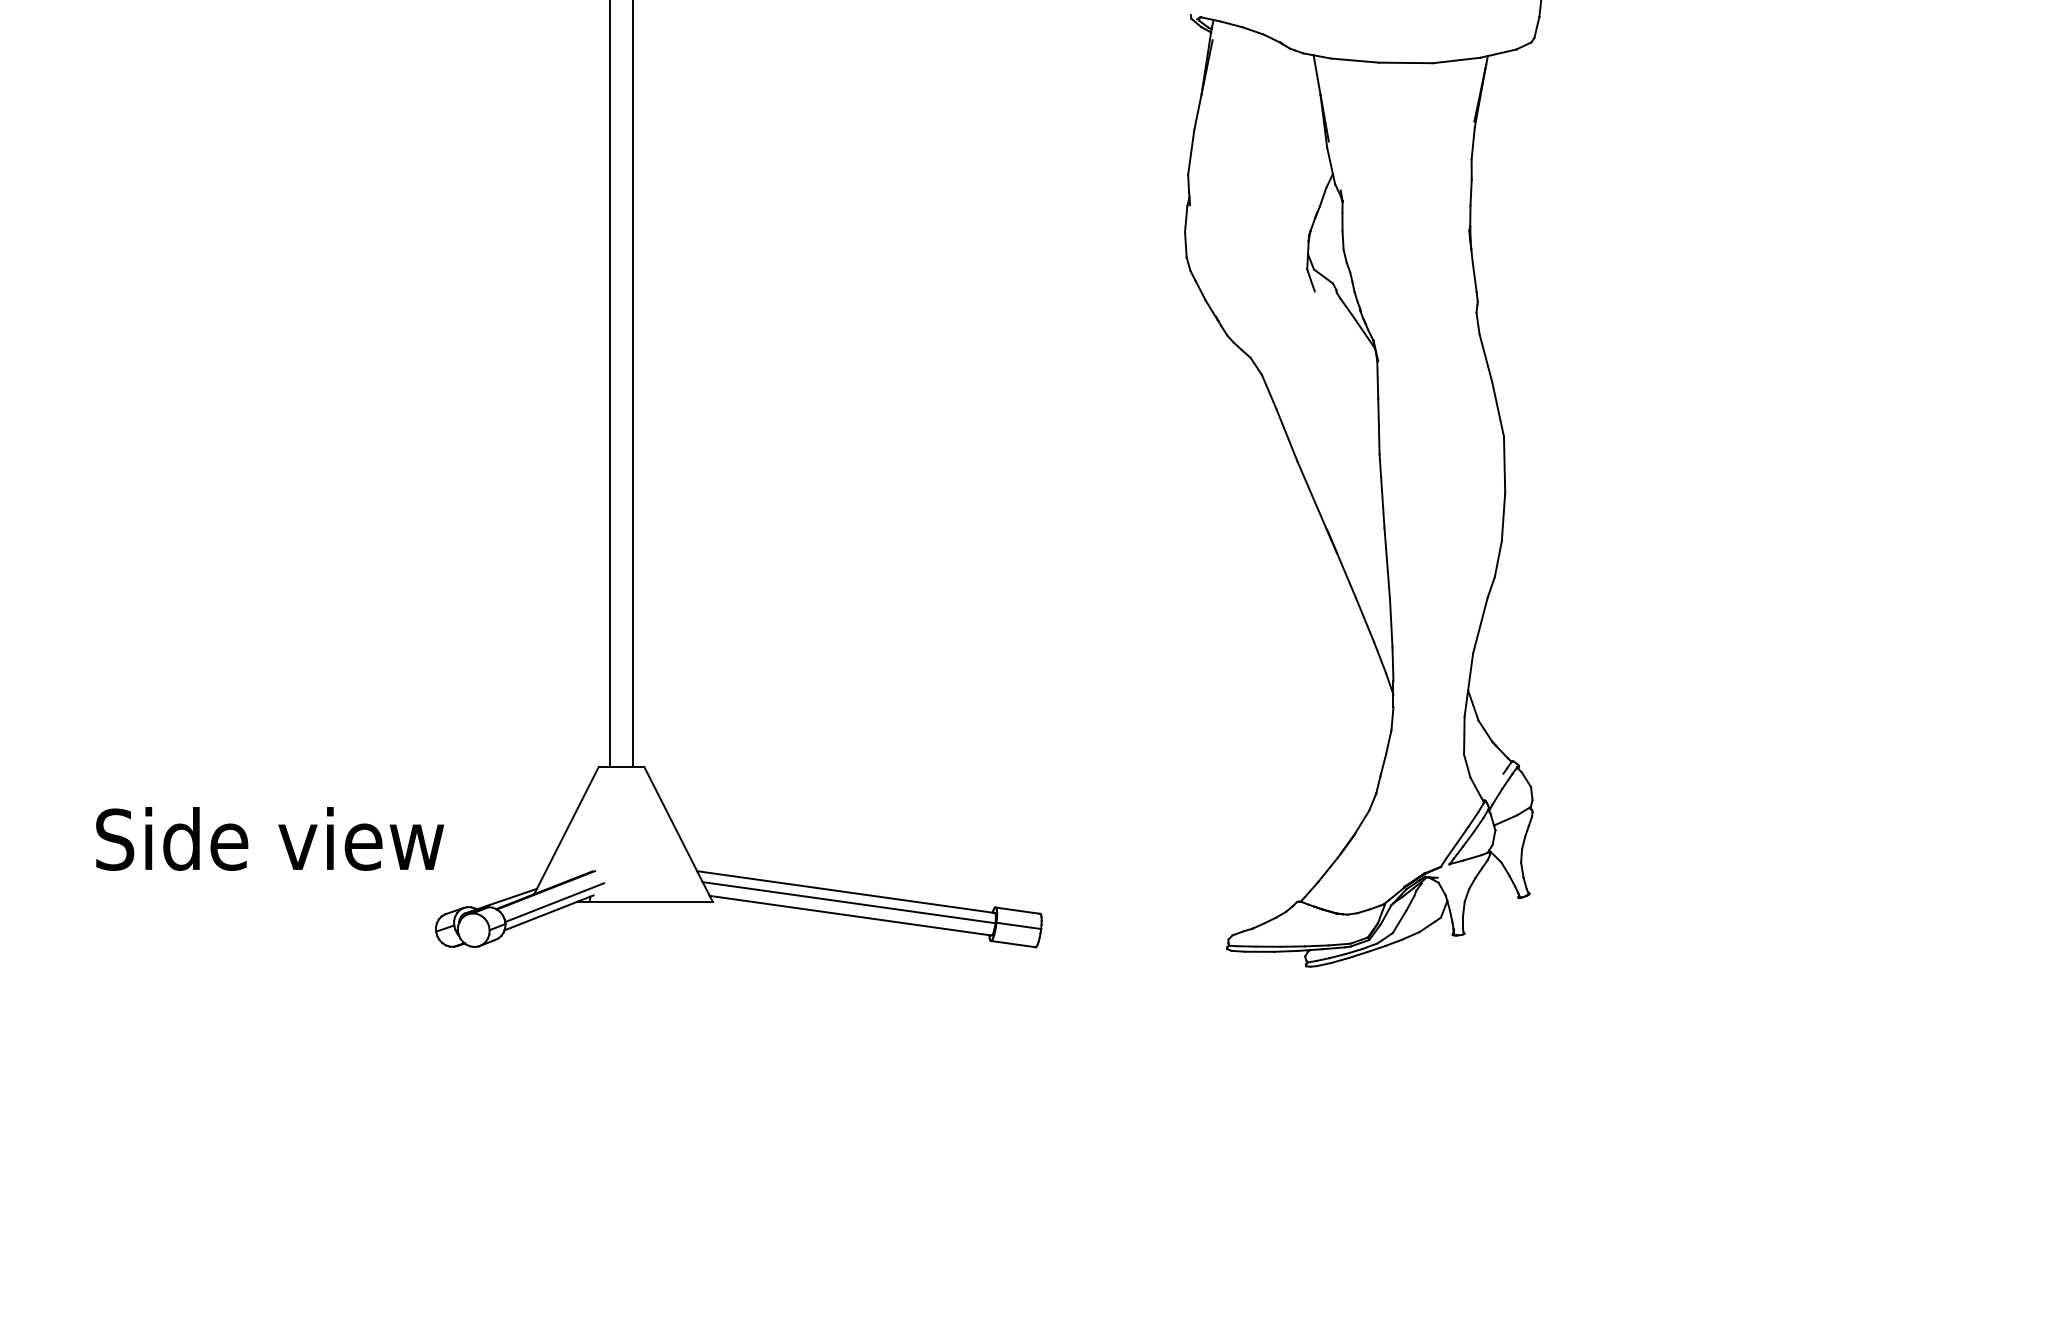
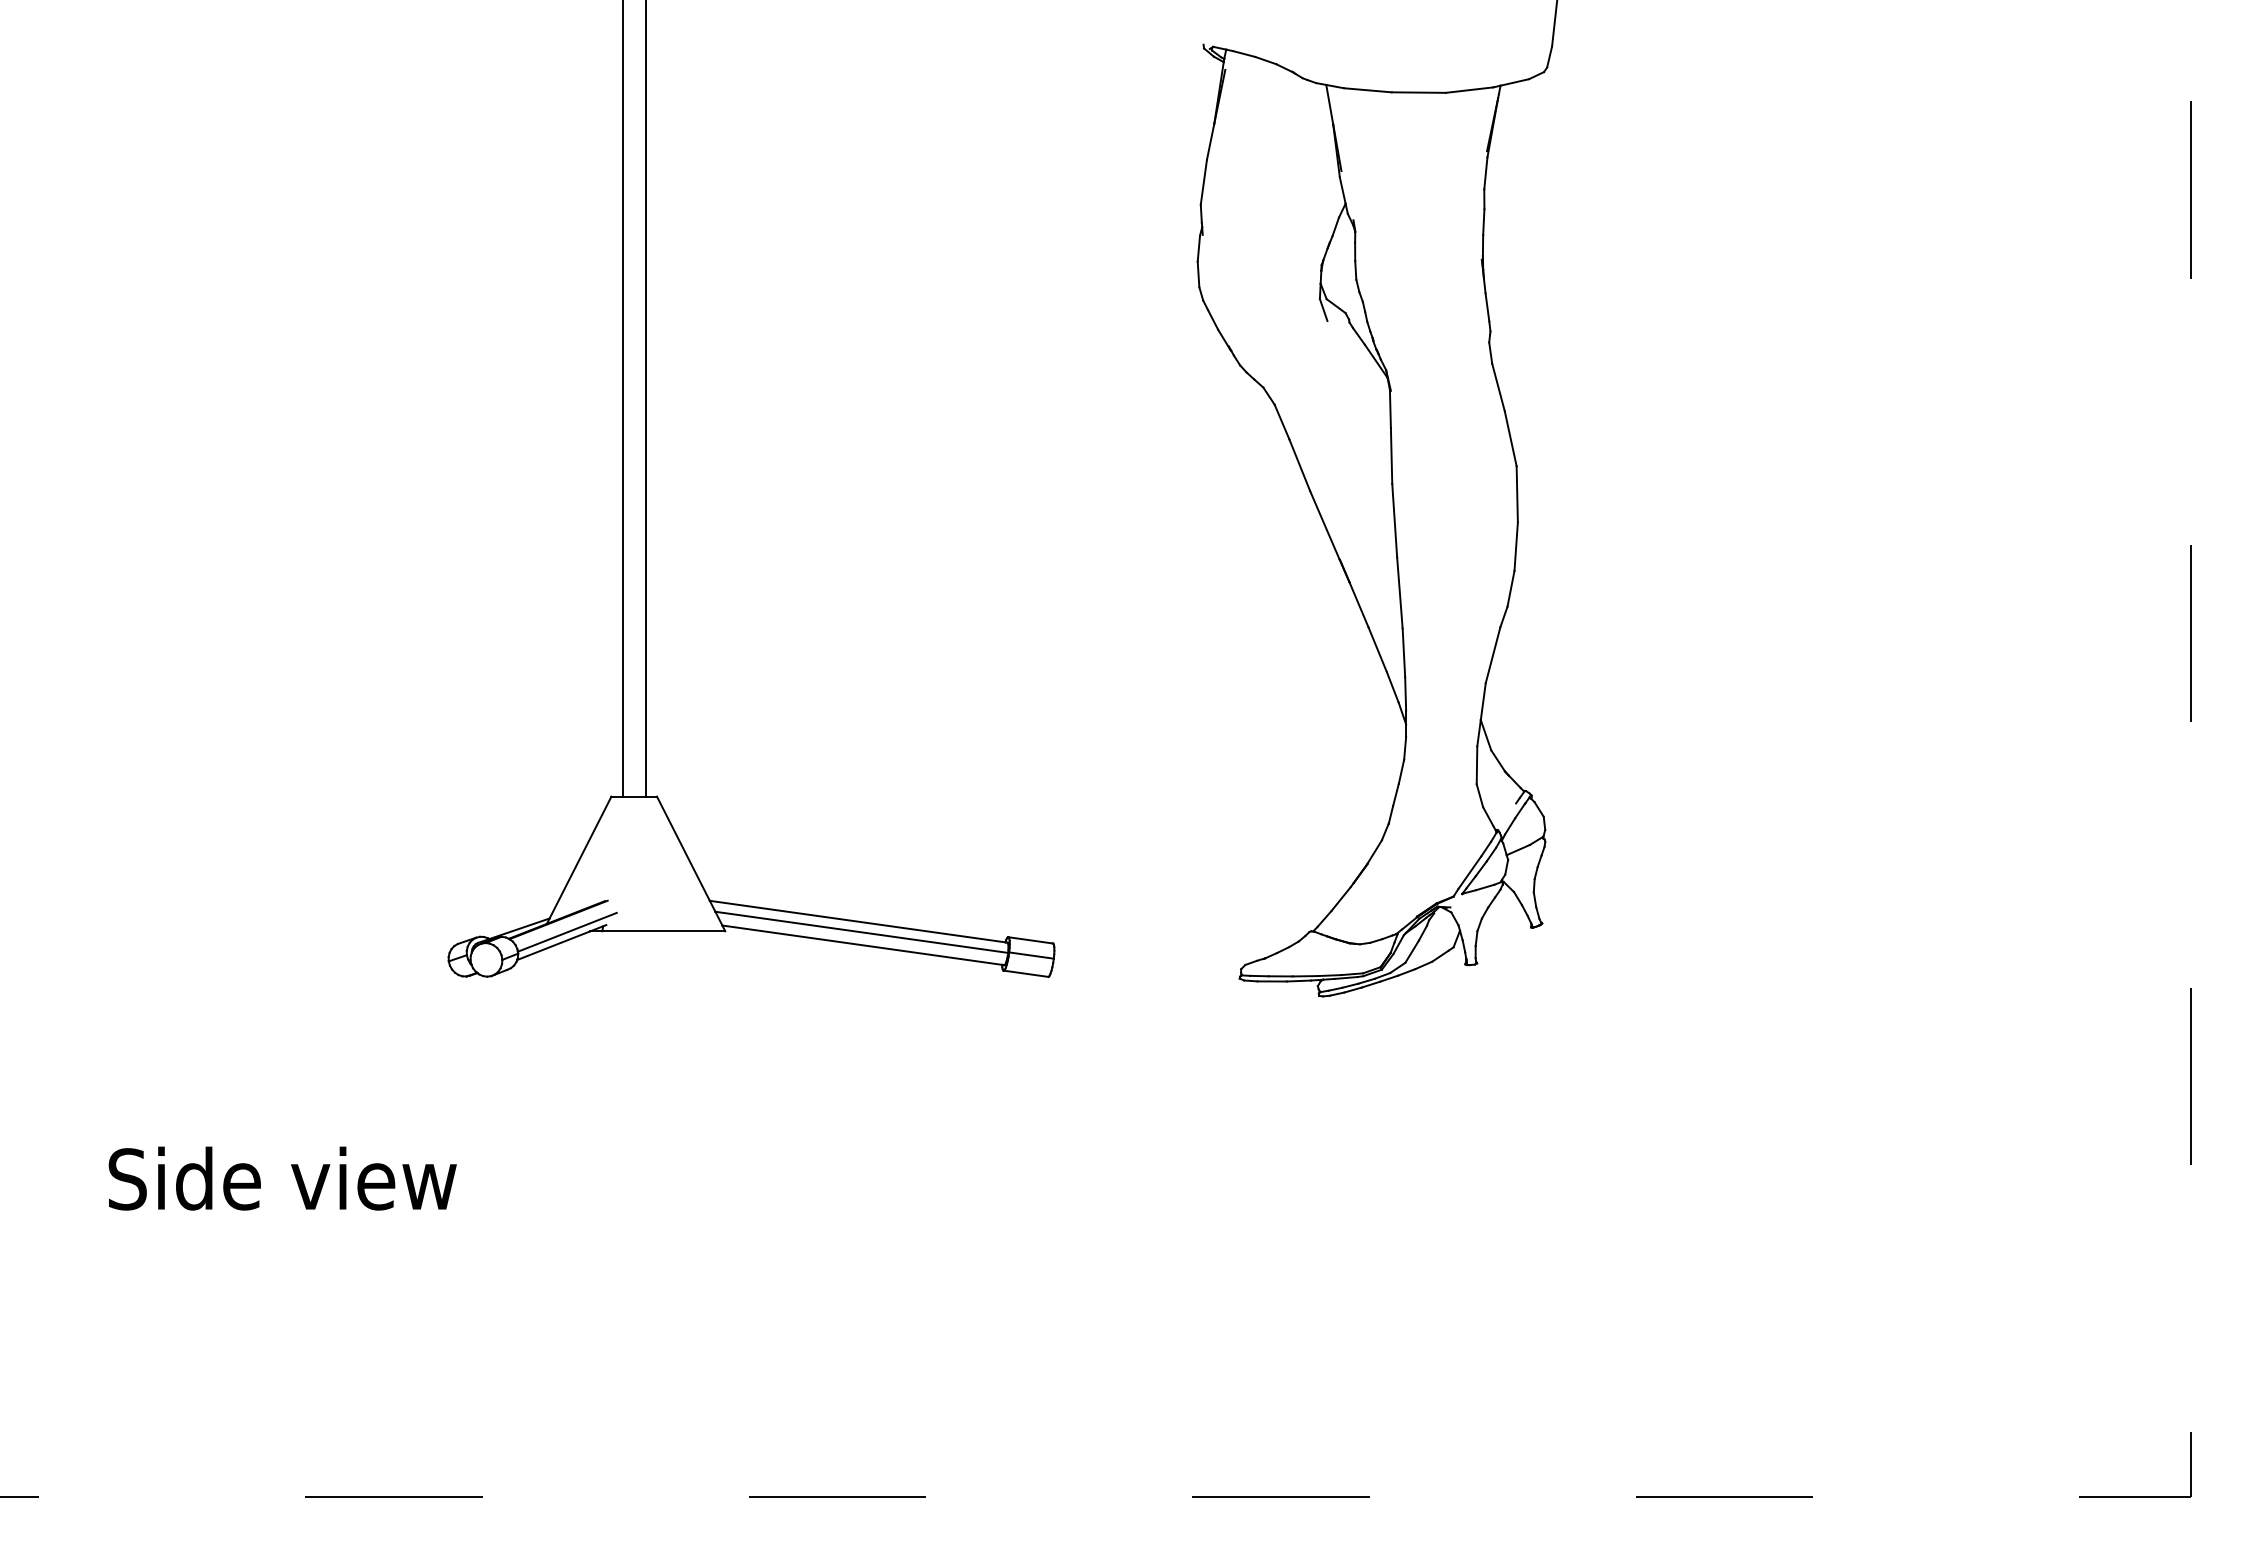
text: (269, 838) -> (282, 1178), moved

